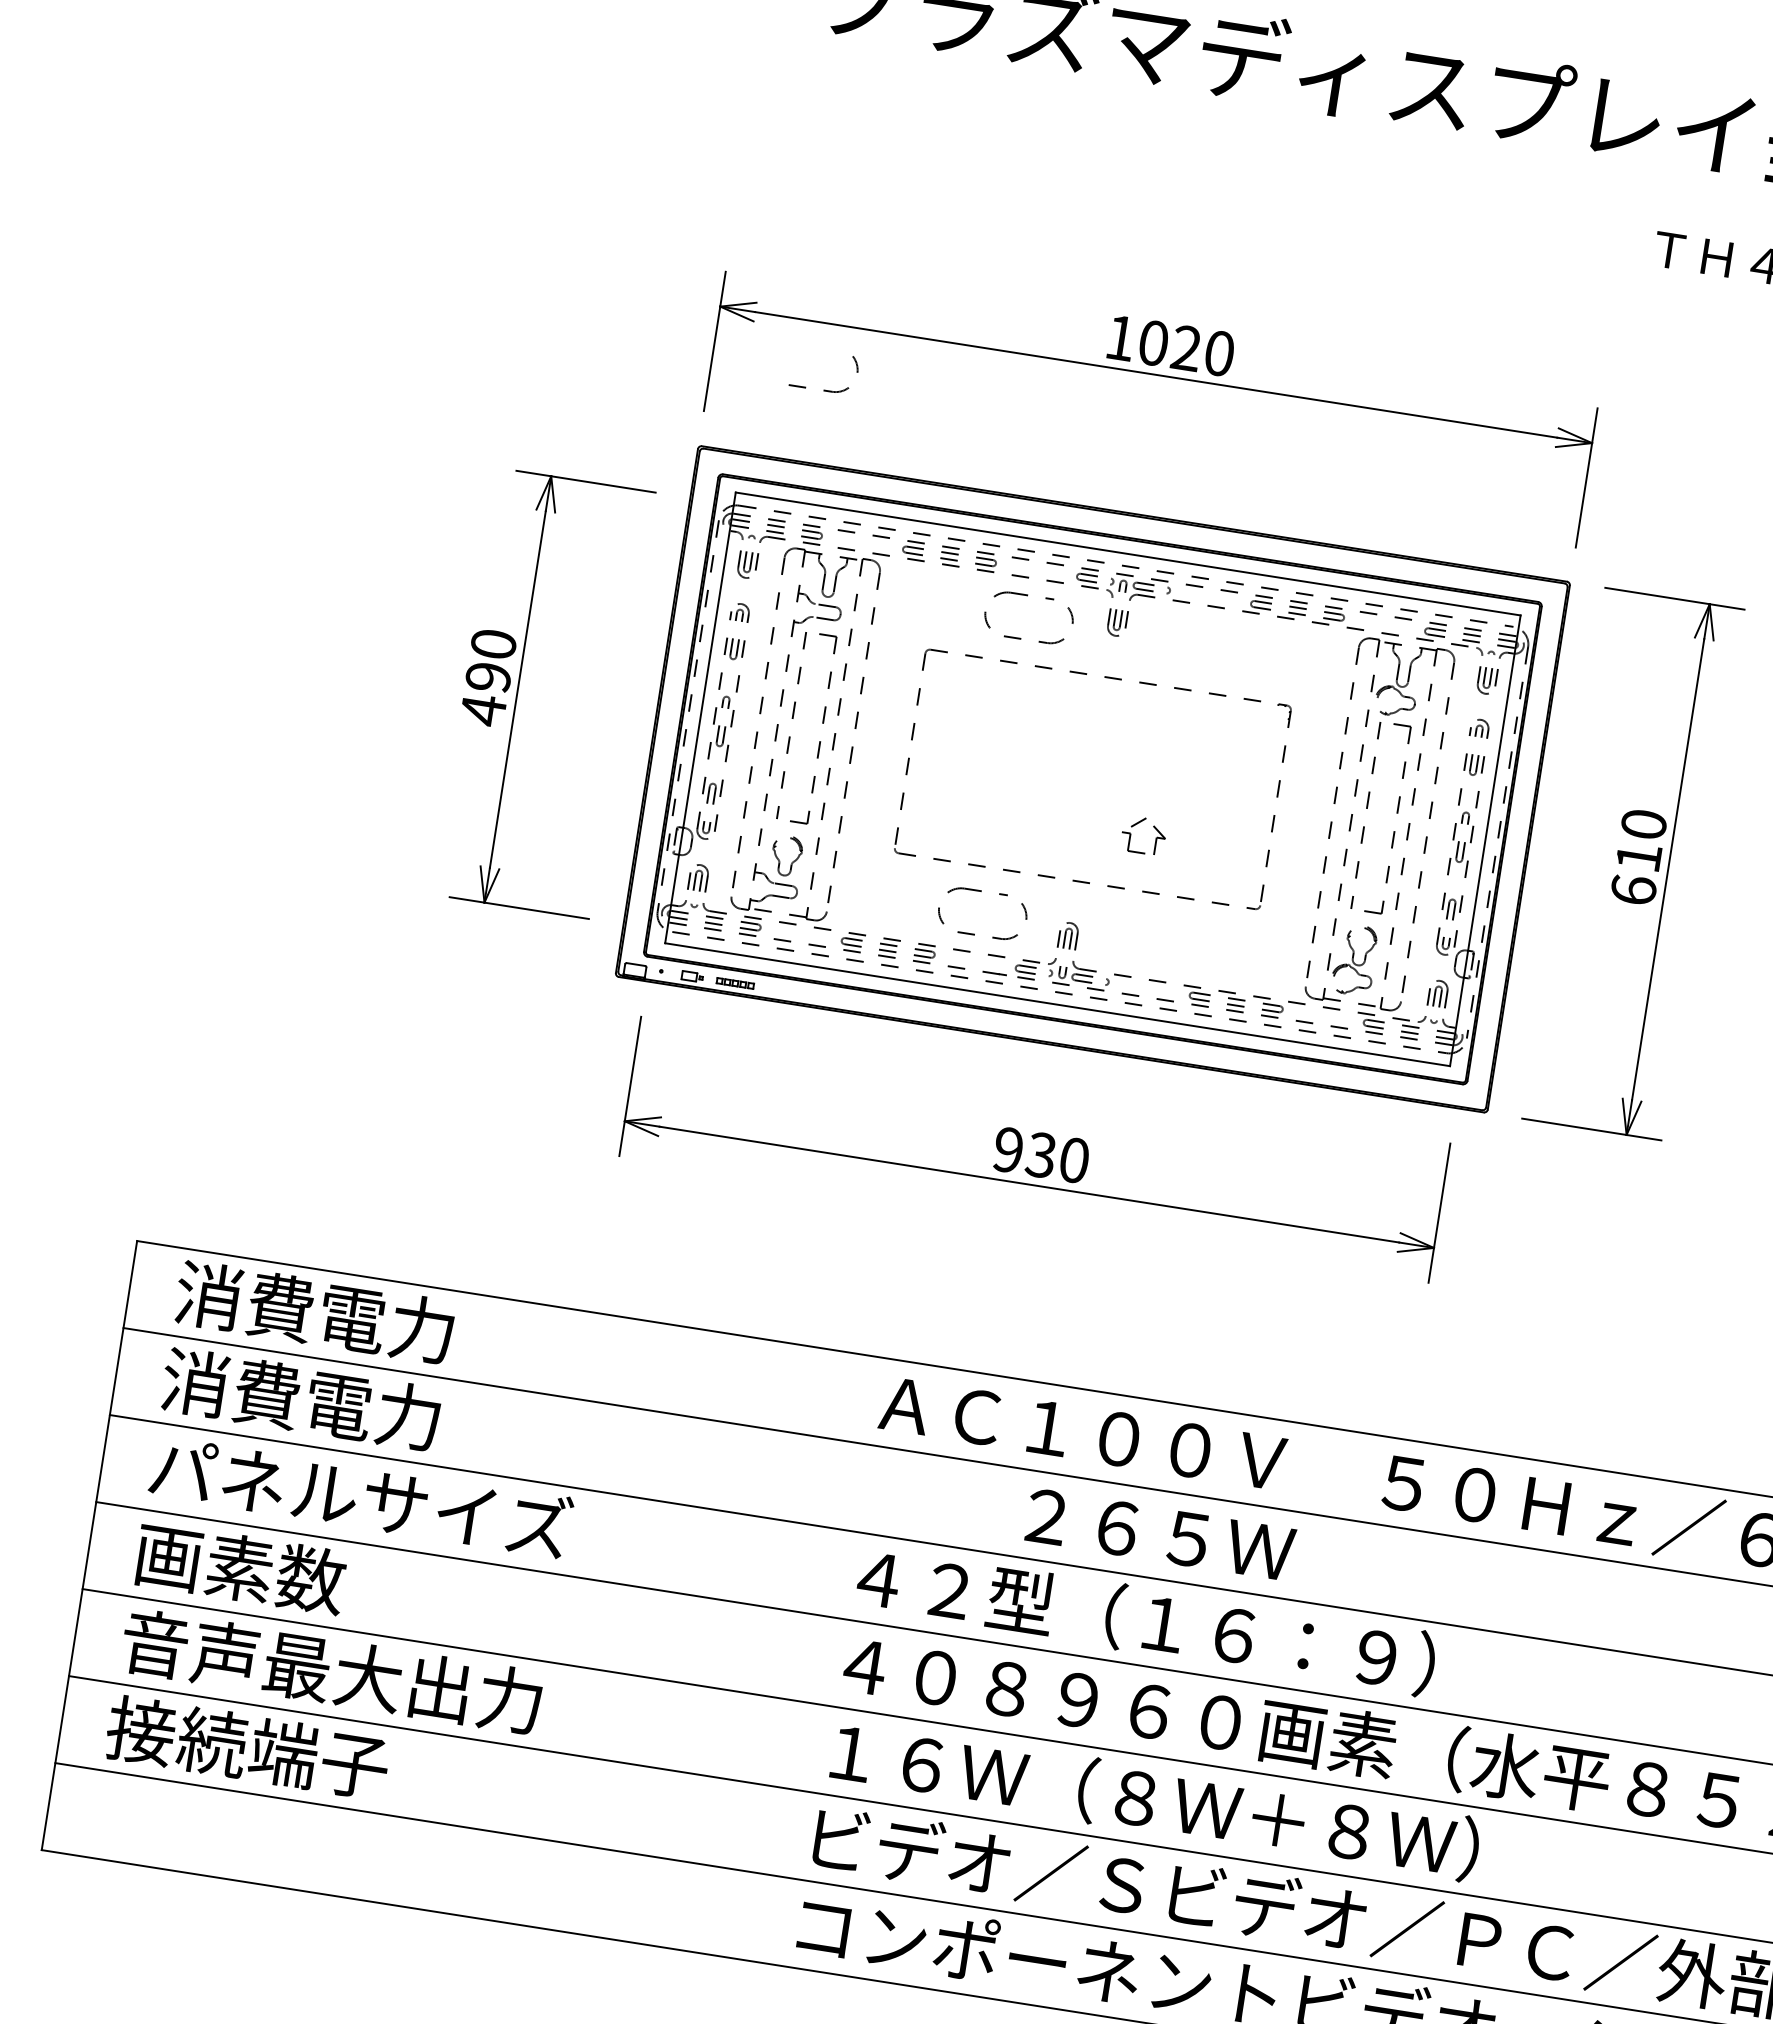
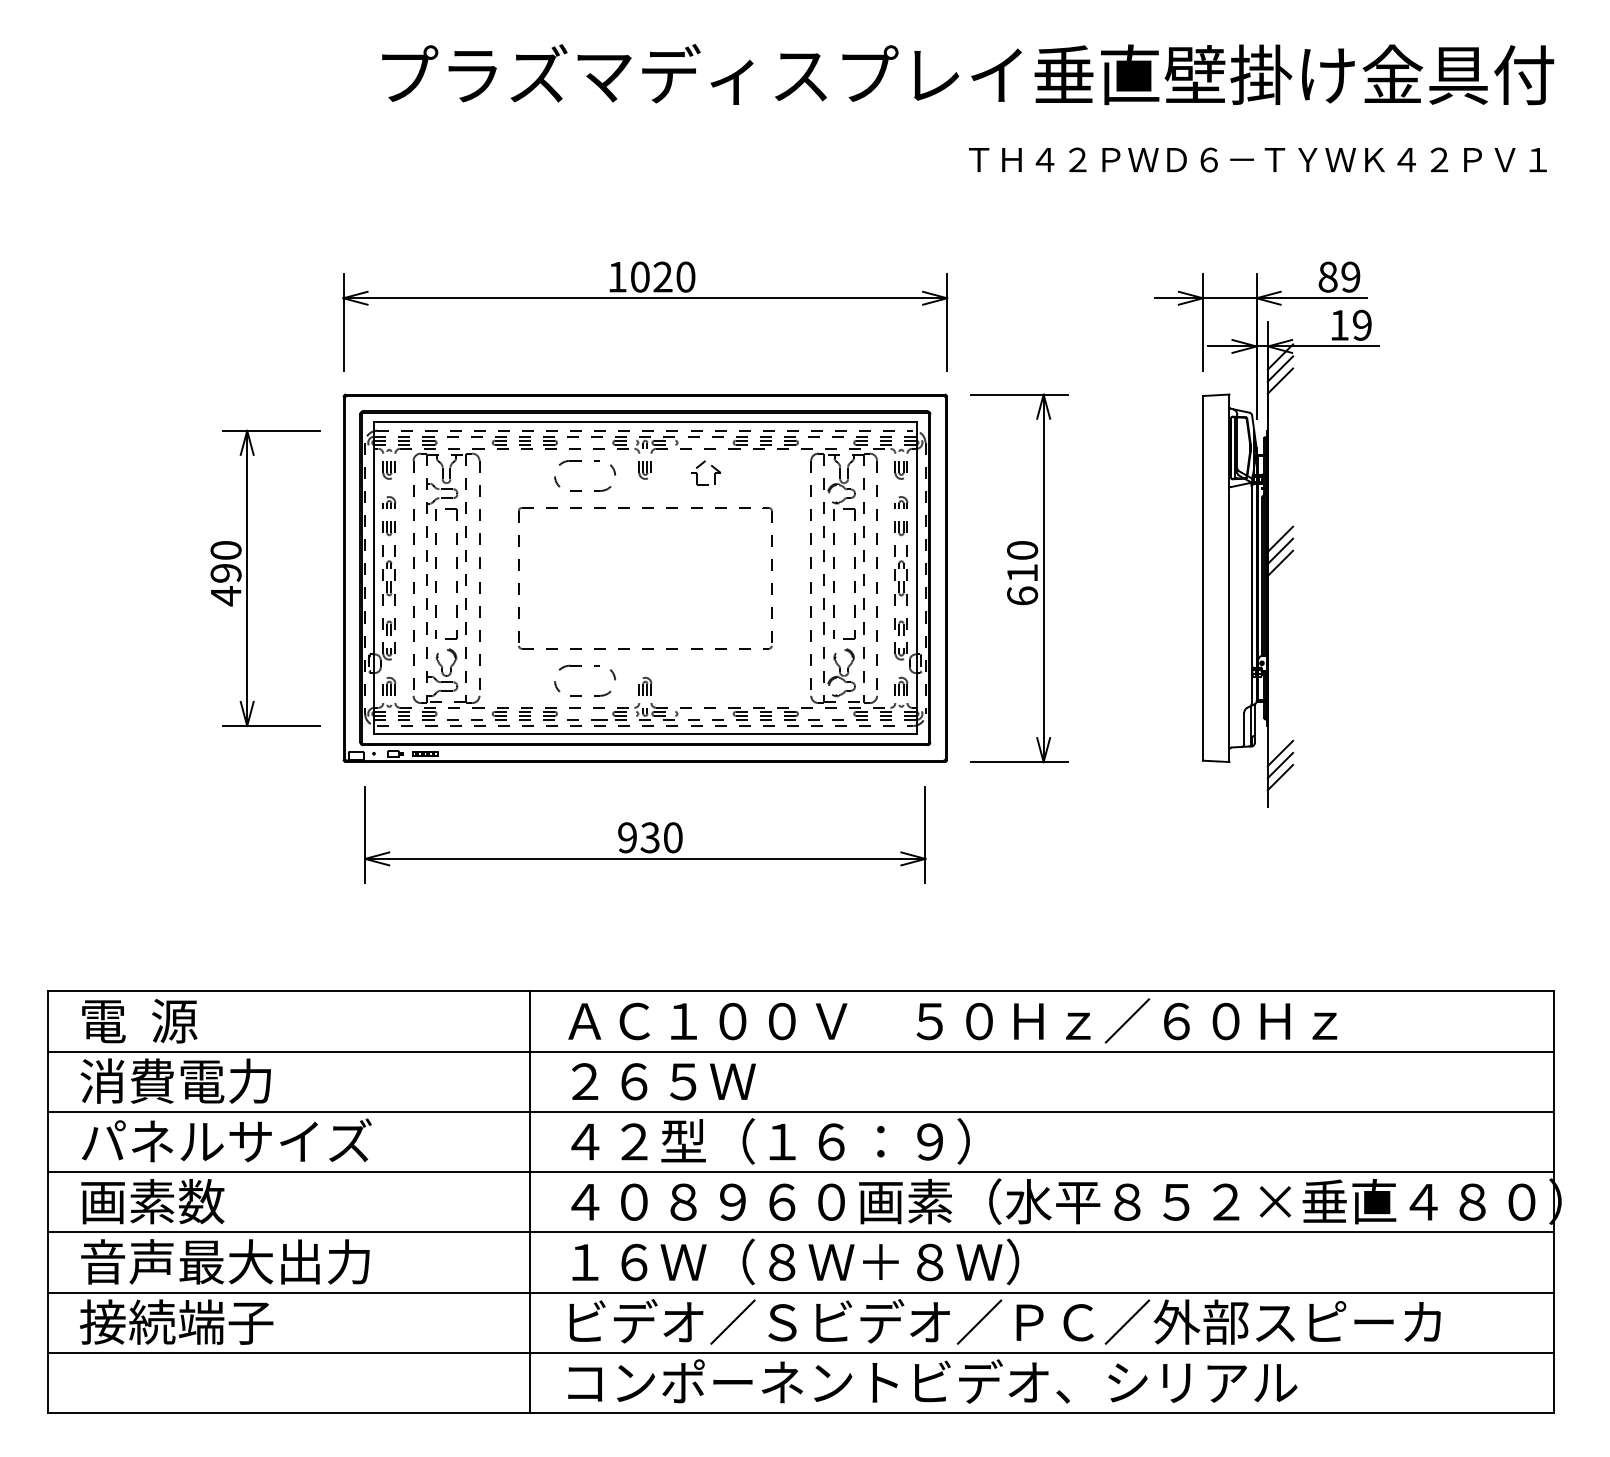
part: (824, 389) -> (422, 343), removed
part: (1137, 825) -> (700, 466), moved
text: (314, 1311) -> (175, 1020), 消費電力 -> 電  源
text: (1159, 1534) -> (663, 1081), moved
line: (785, 1654) -> (530, 1202), added

